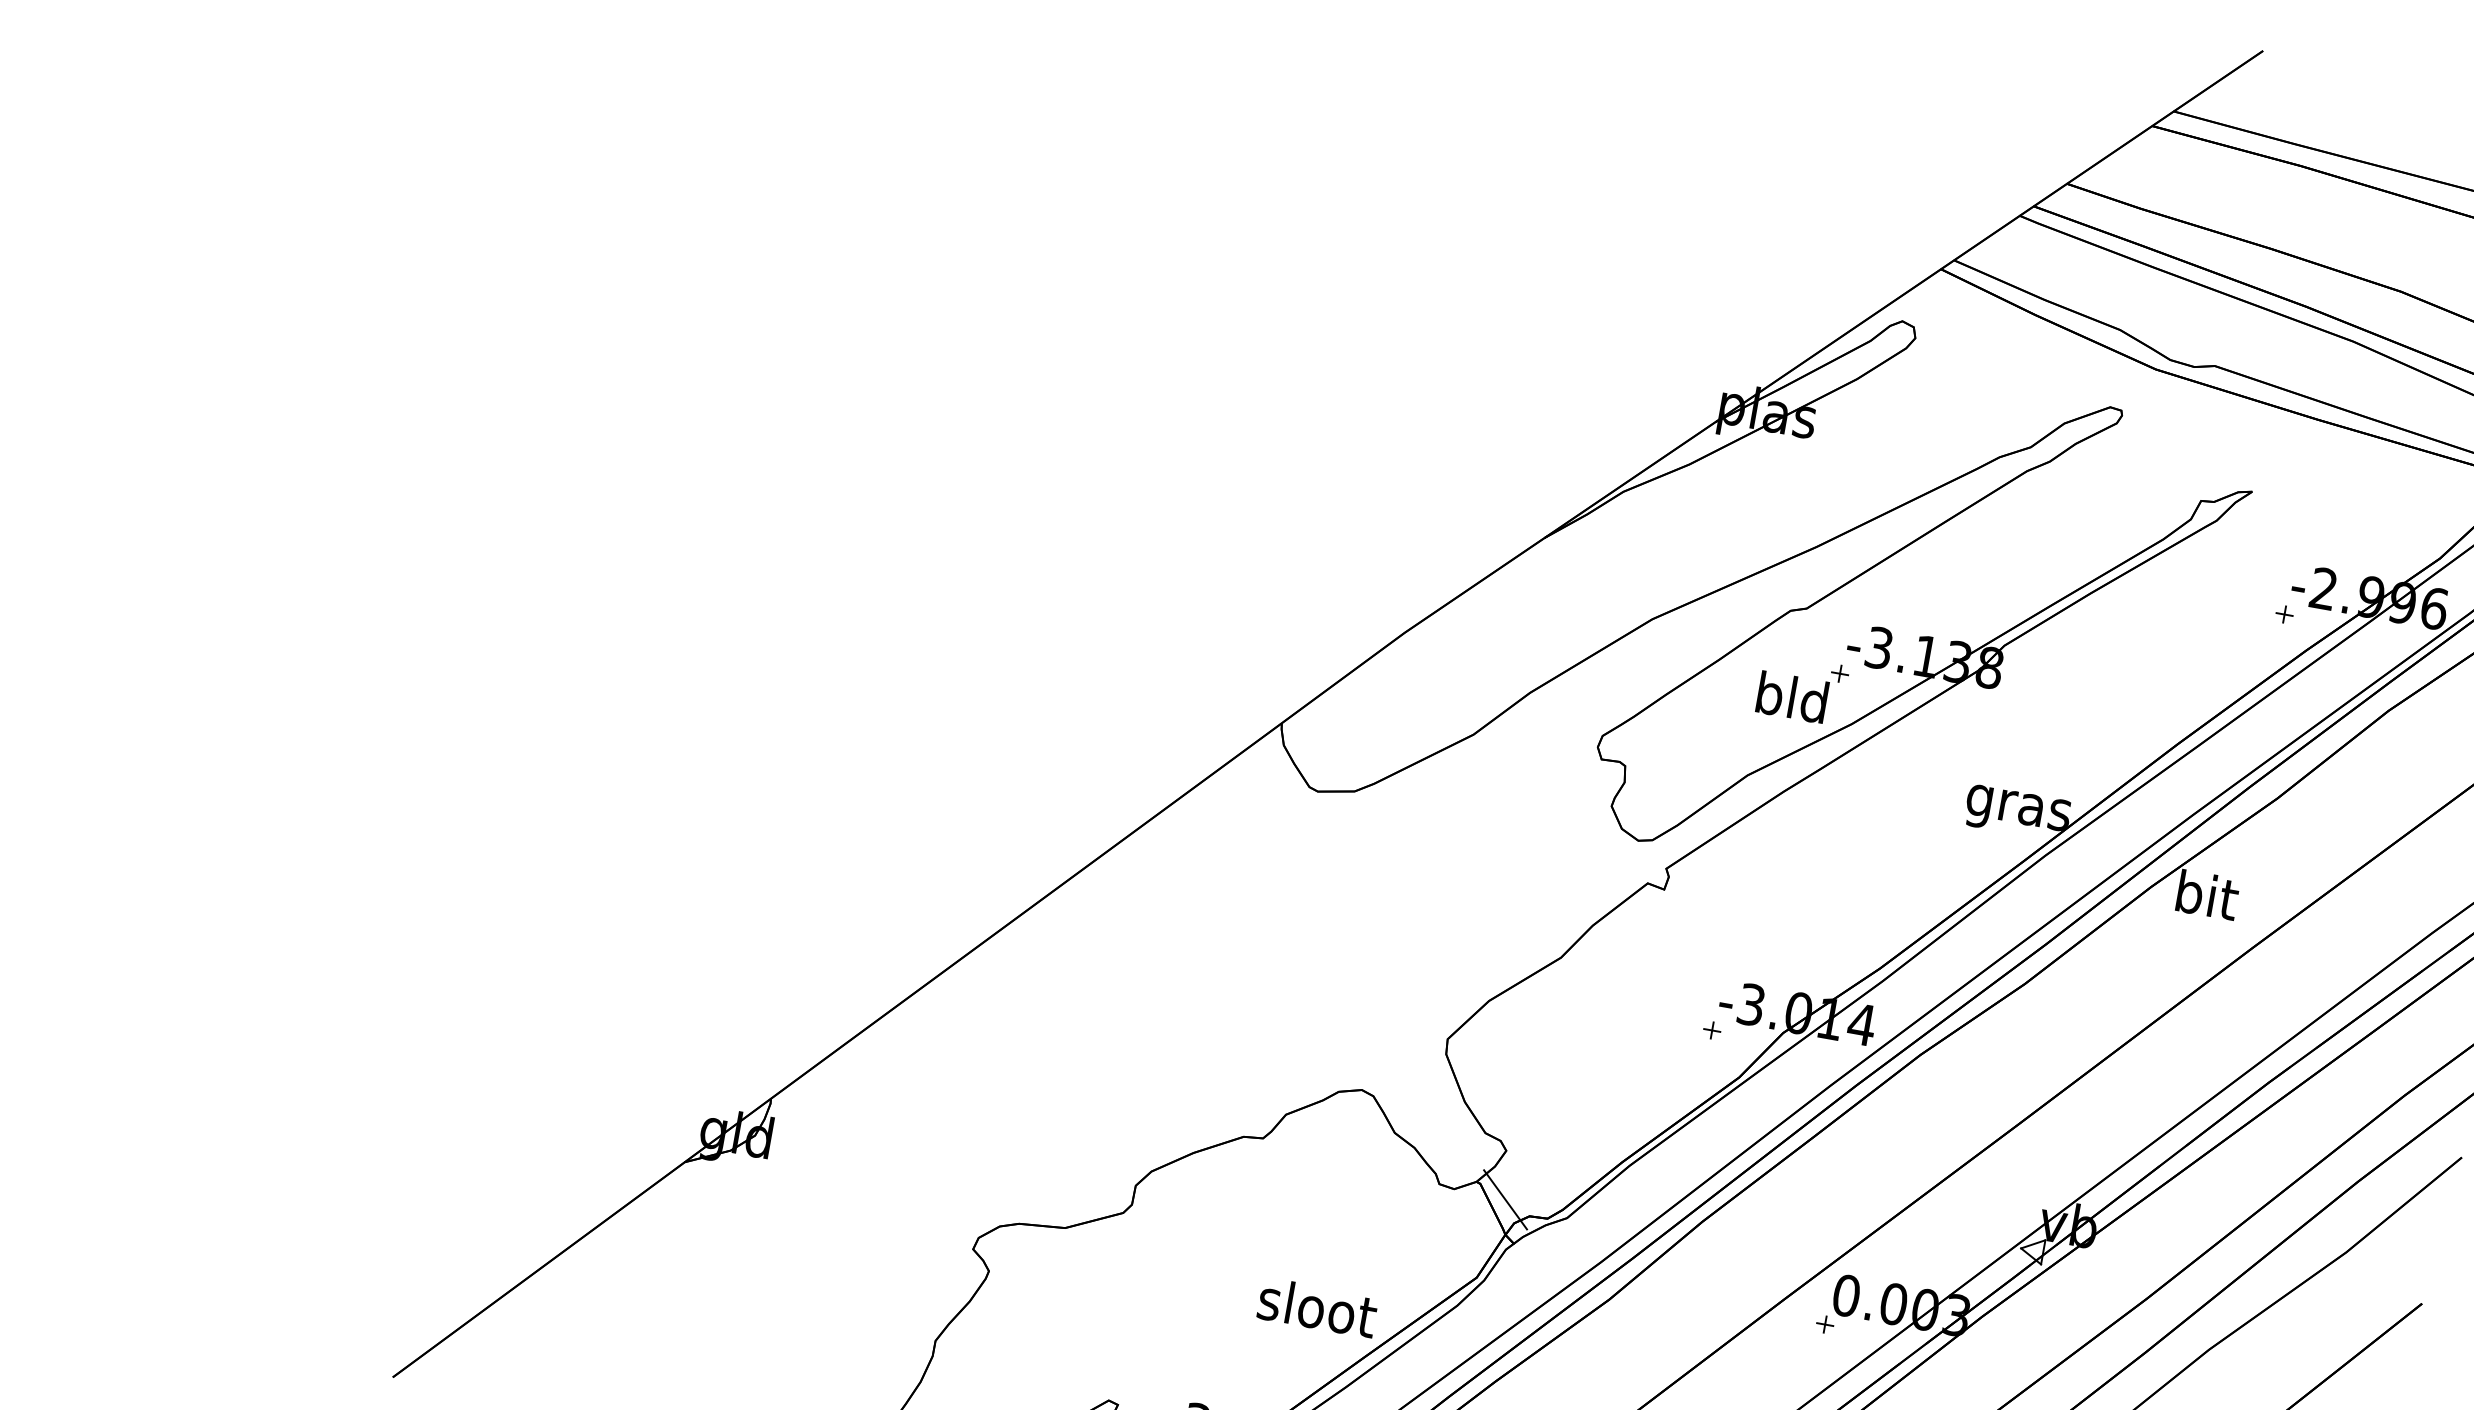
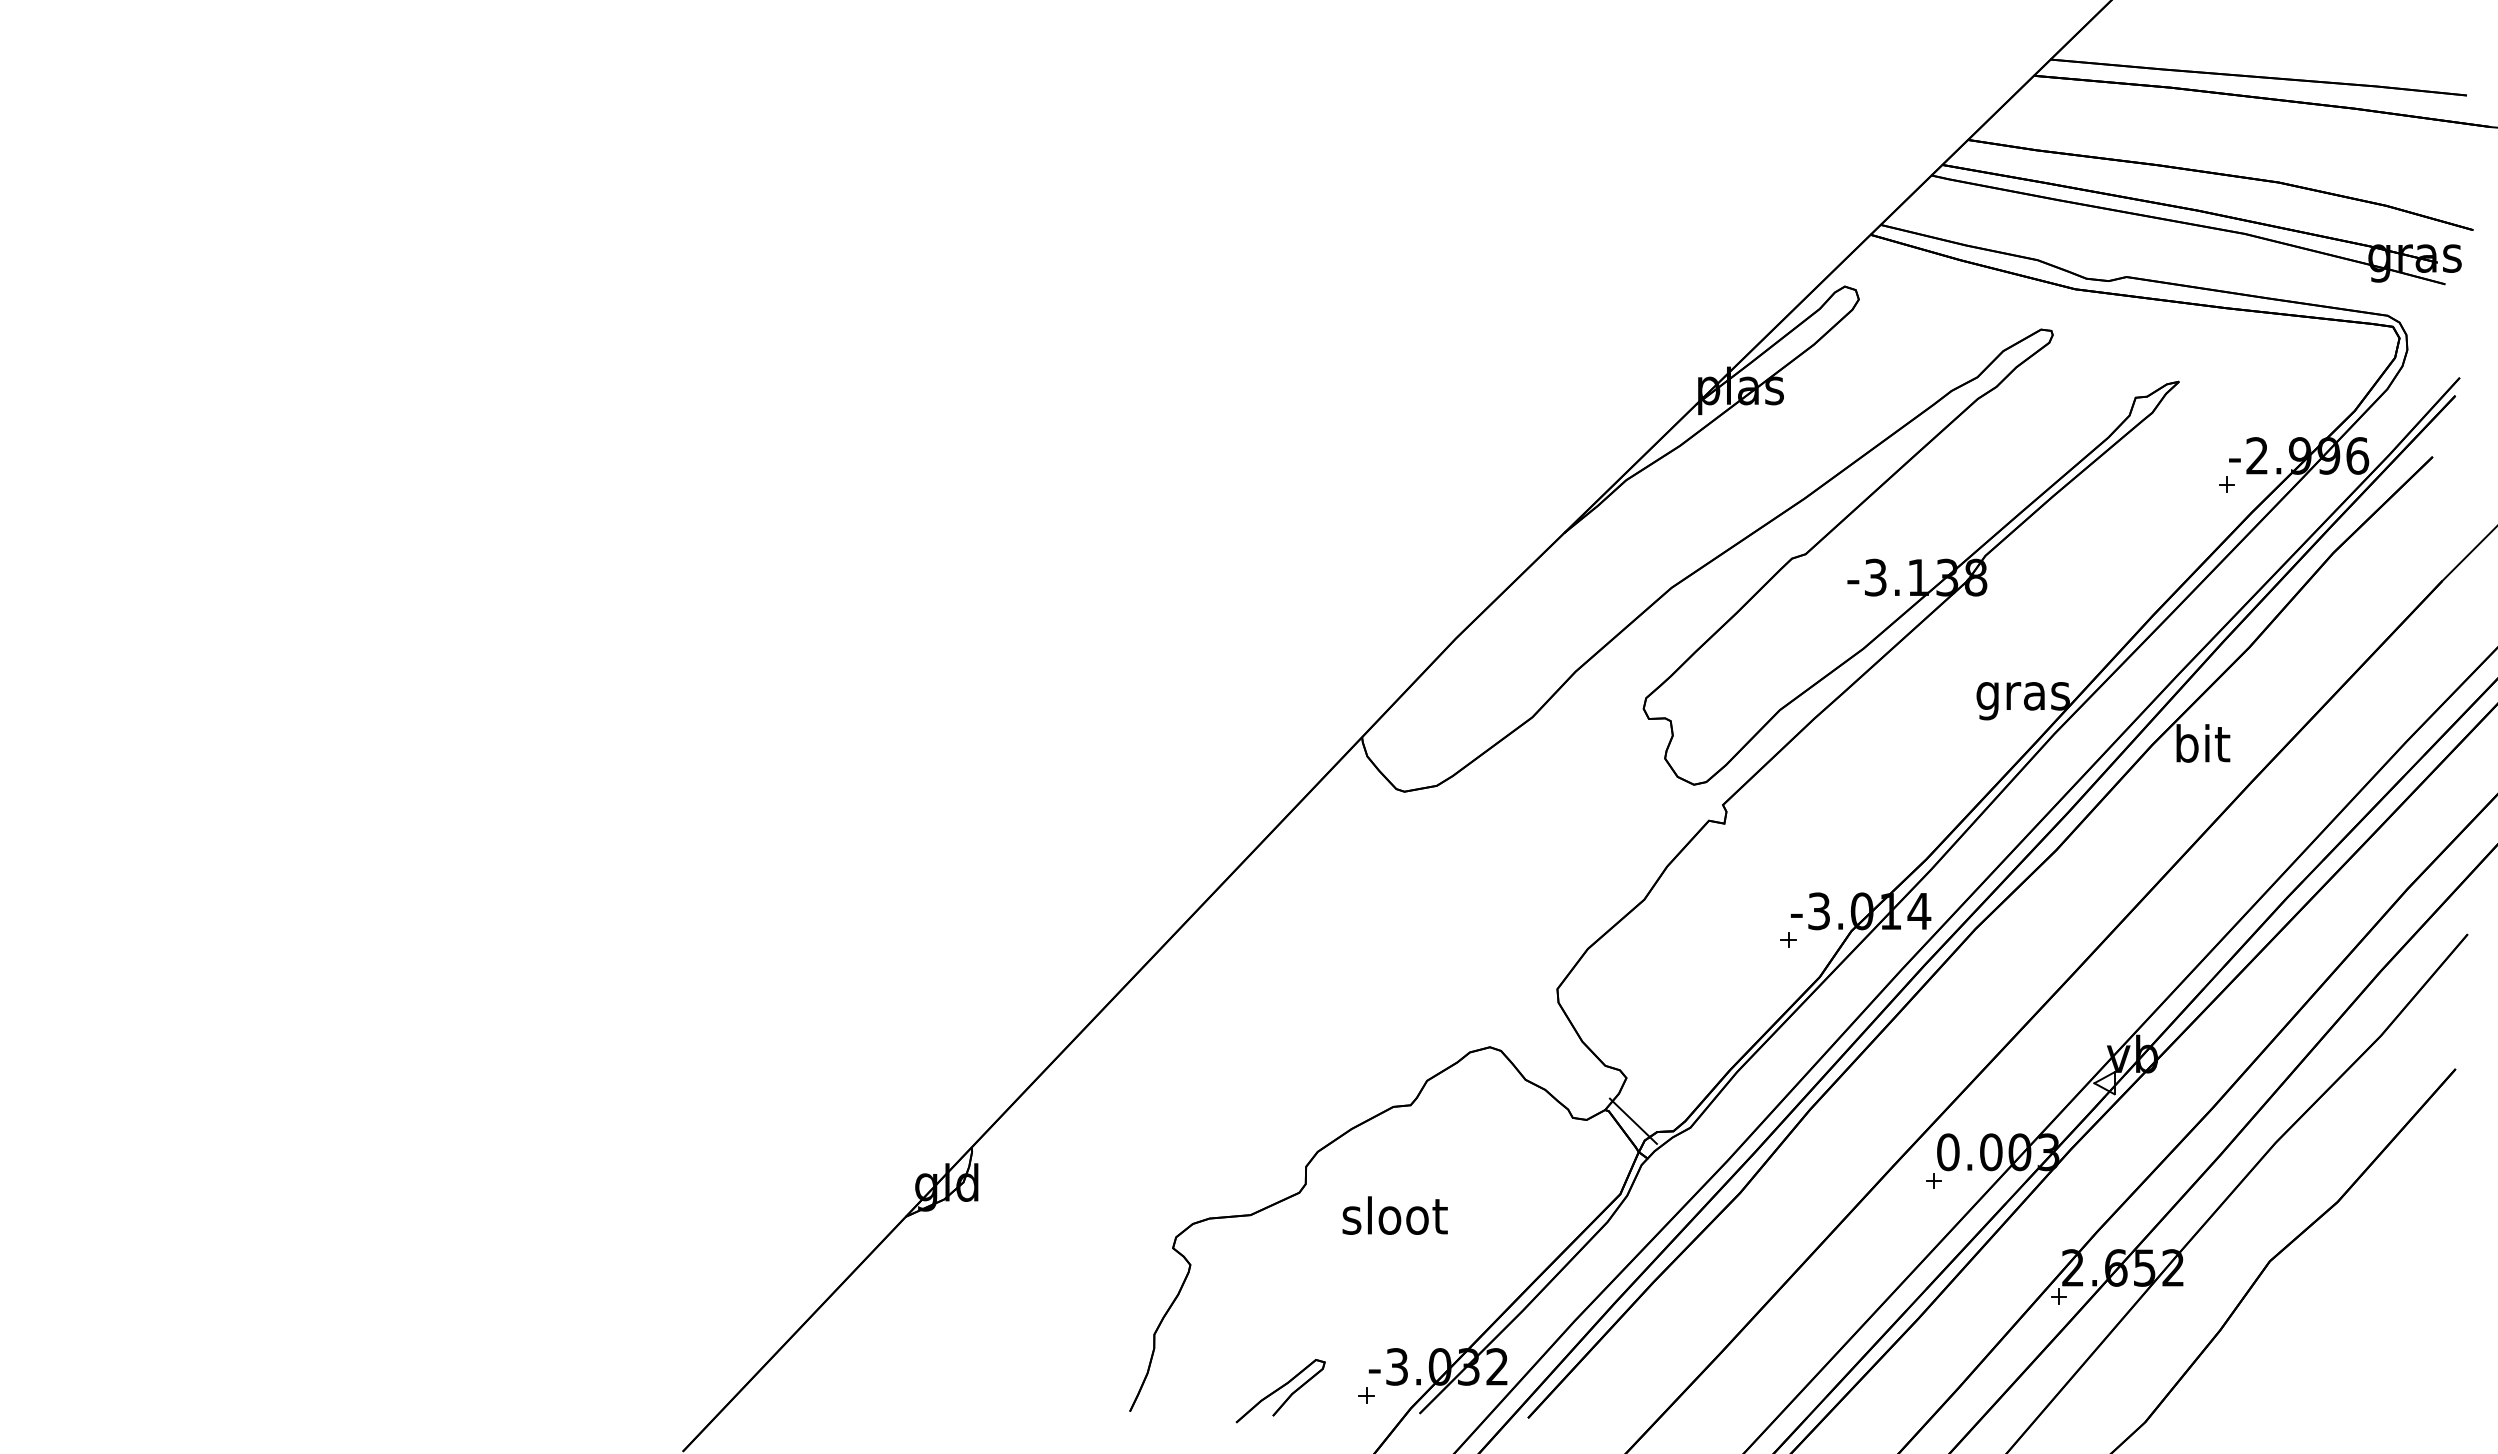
part: (1802, 688) -> (1814, 625), removed
text: (1316, 1307) -> (1394, 1215), moved

